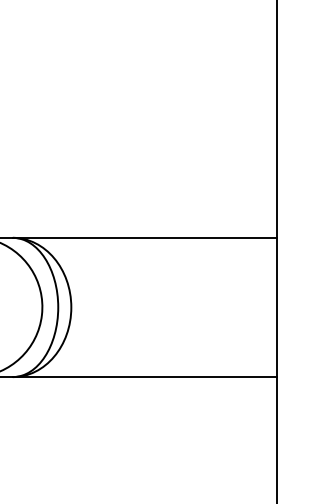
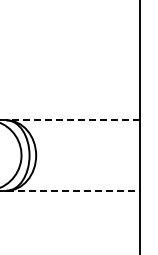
line: (145, 238) -> (73, 120), solid -> dashed
line: (145, 376) -> (73, 190), solid -> dashed

